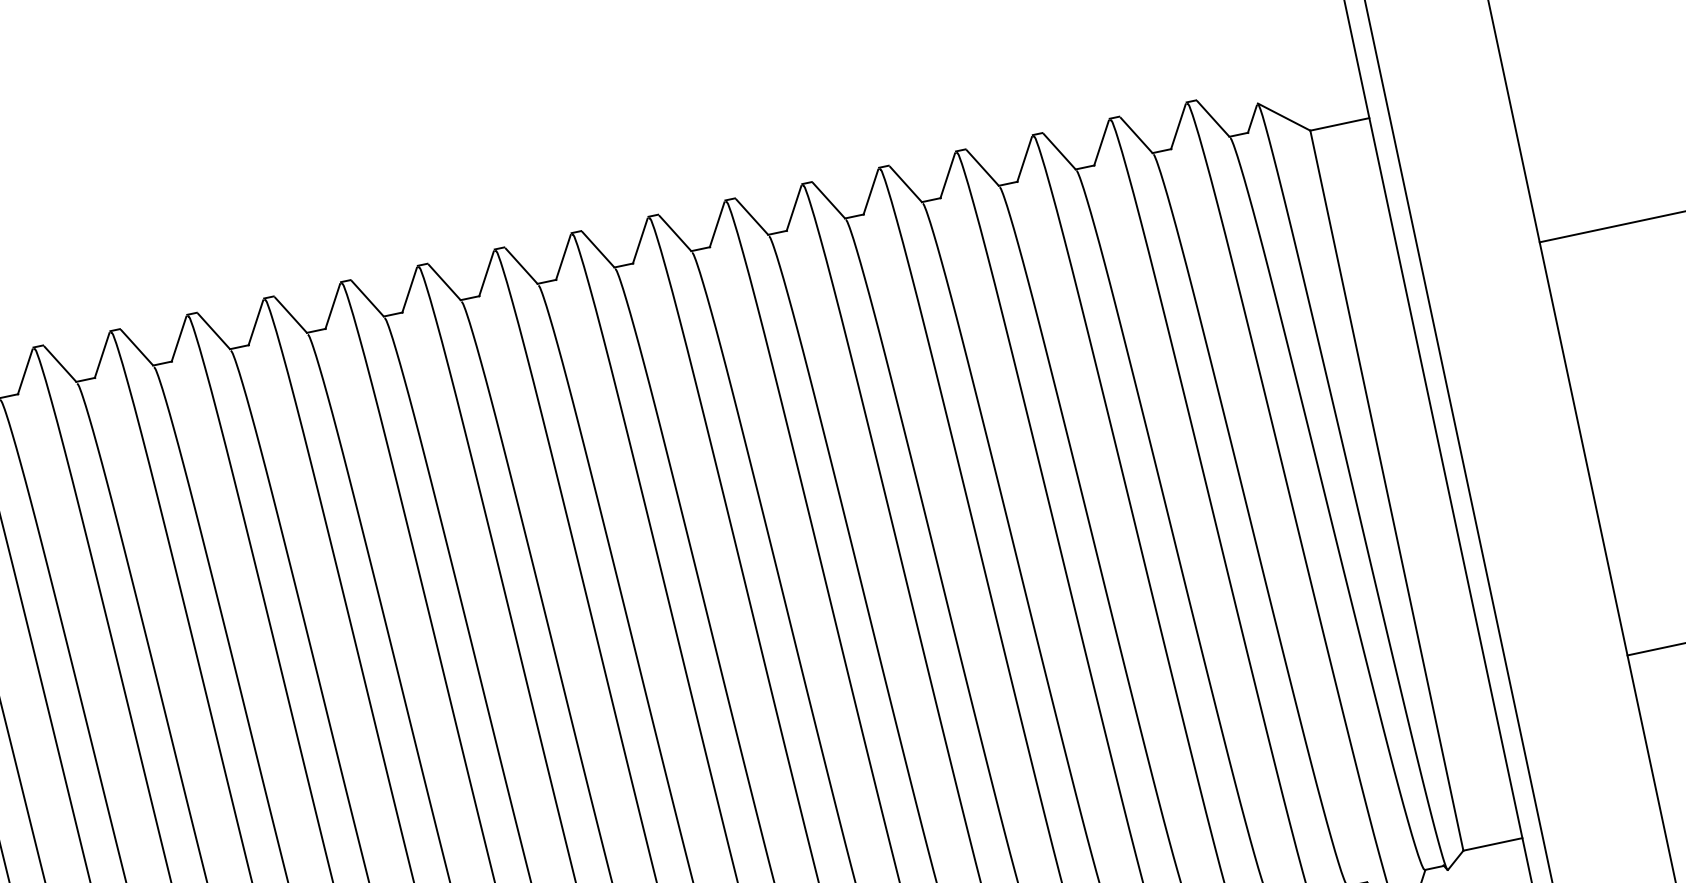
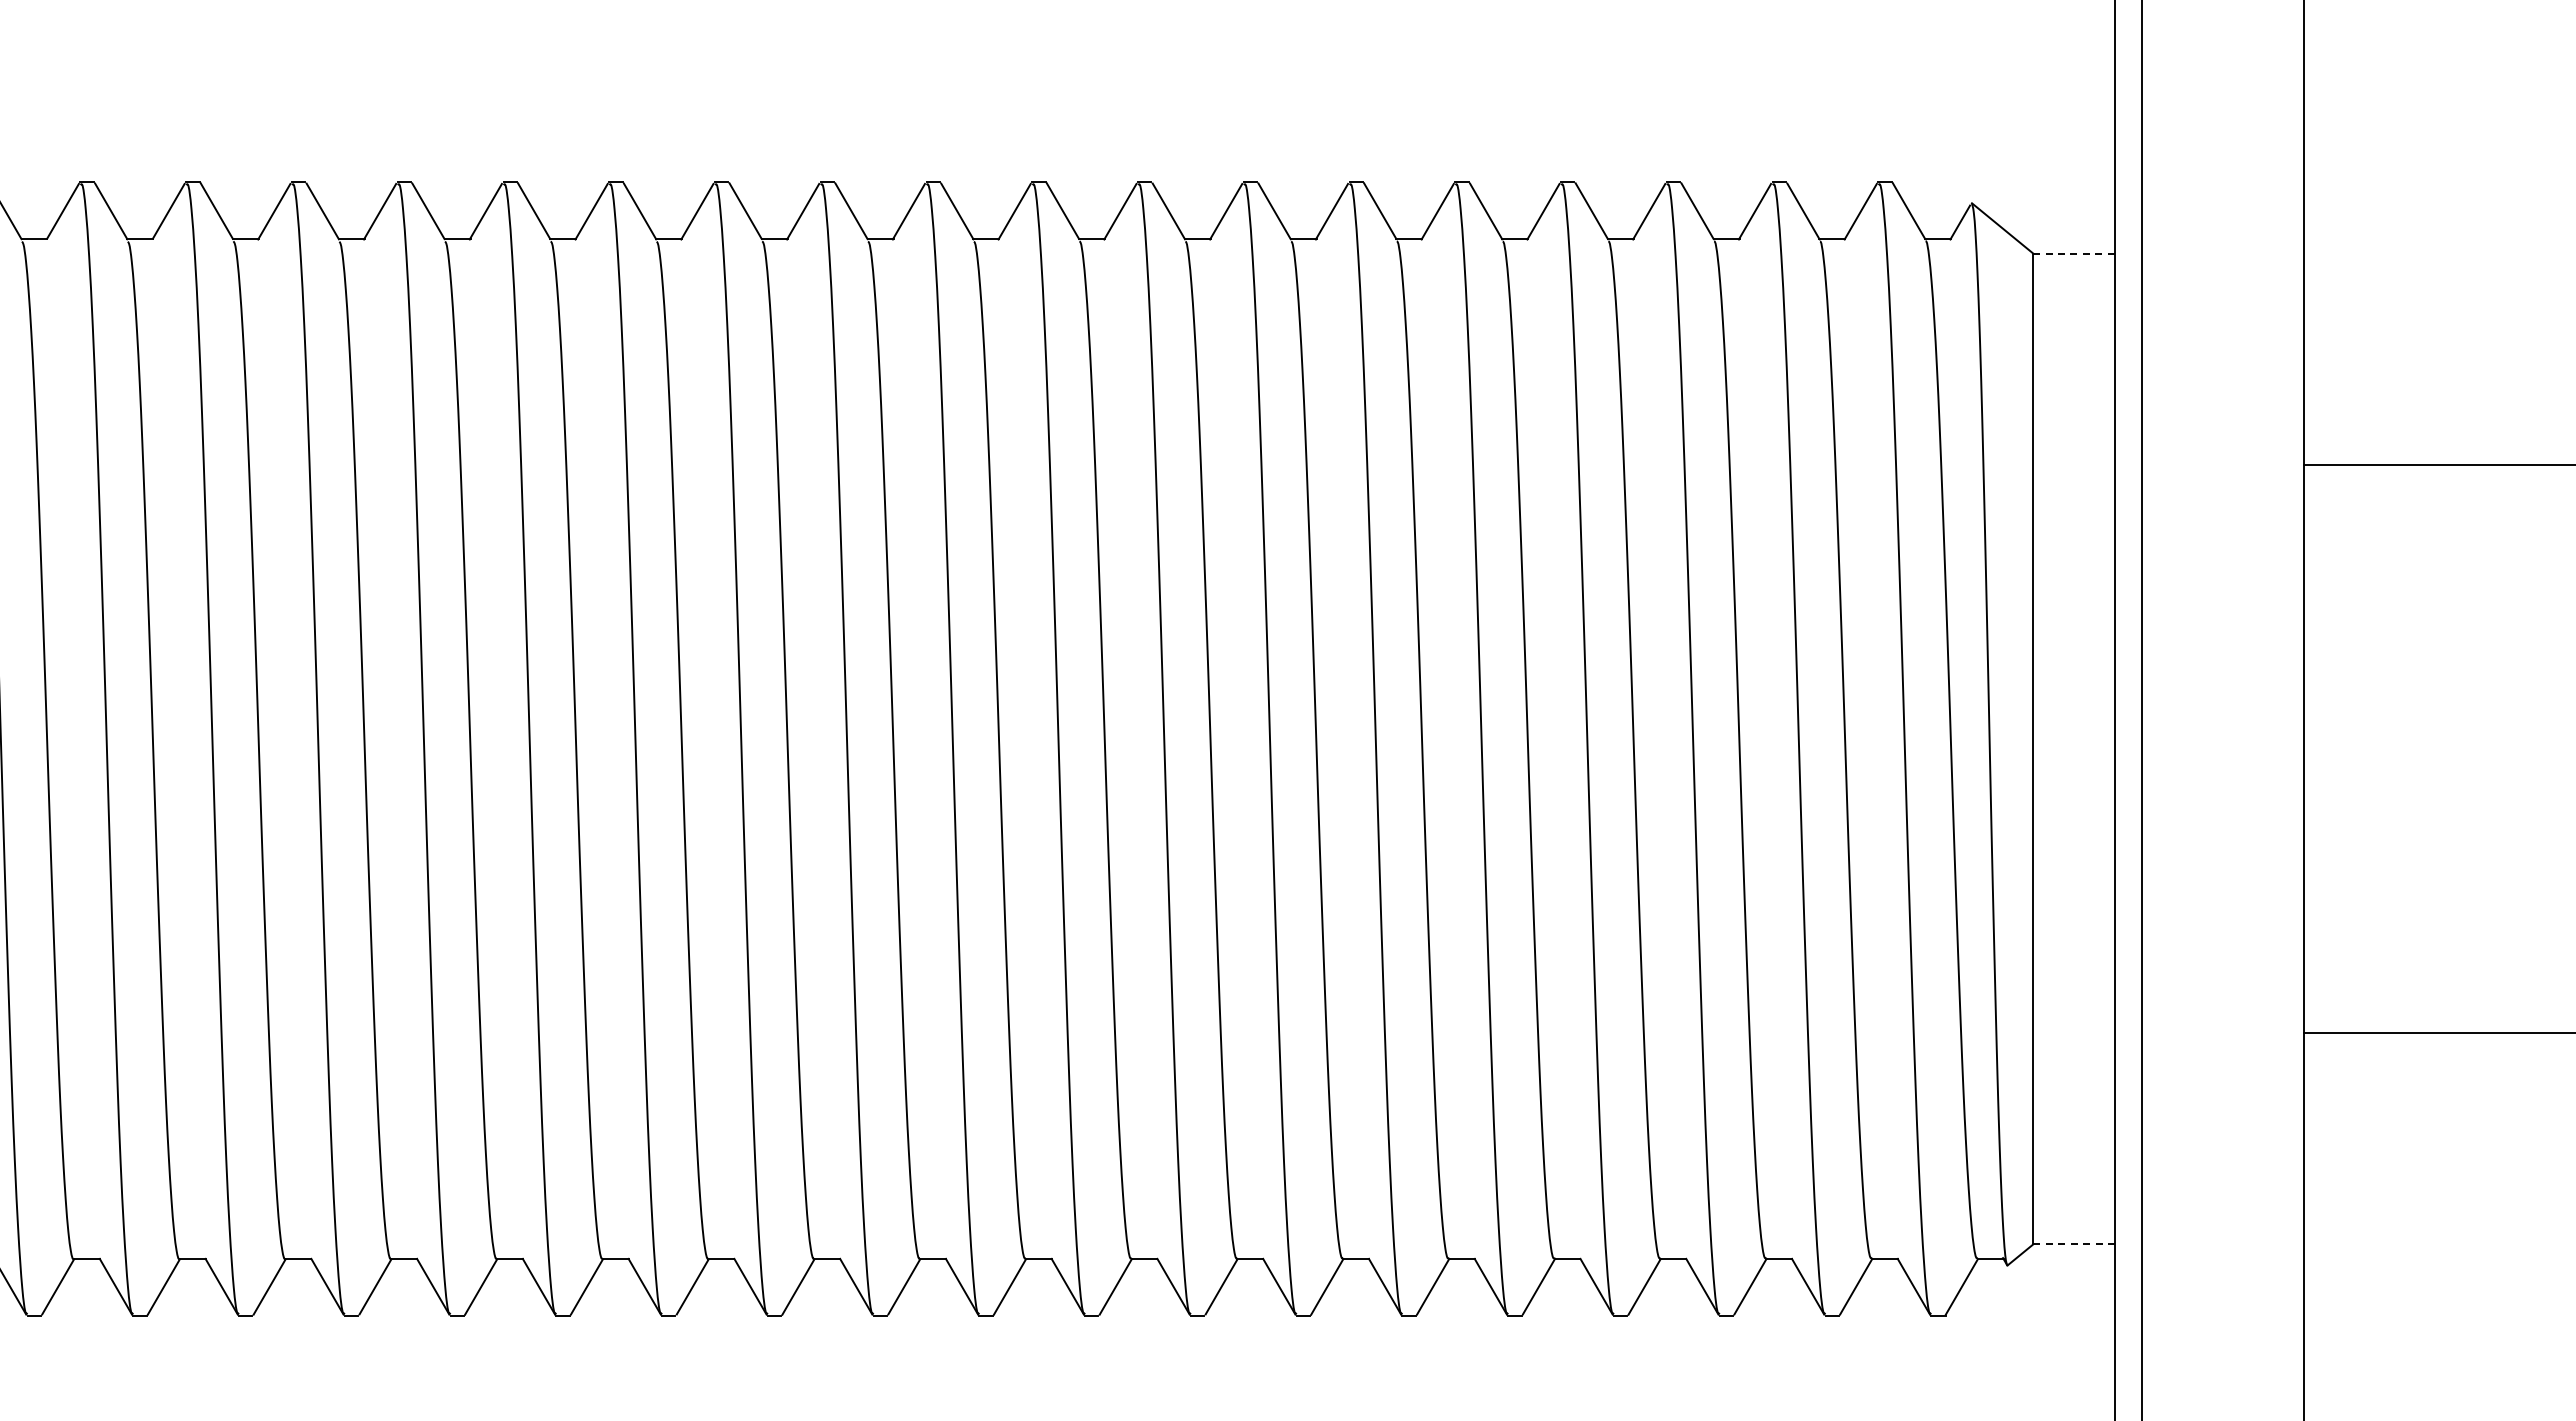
line: (1340, 124) -> (2074, 253), solid -> dashed
line: (1493, 844) -> (2074, 1244), solid -> dashed

